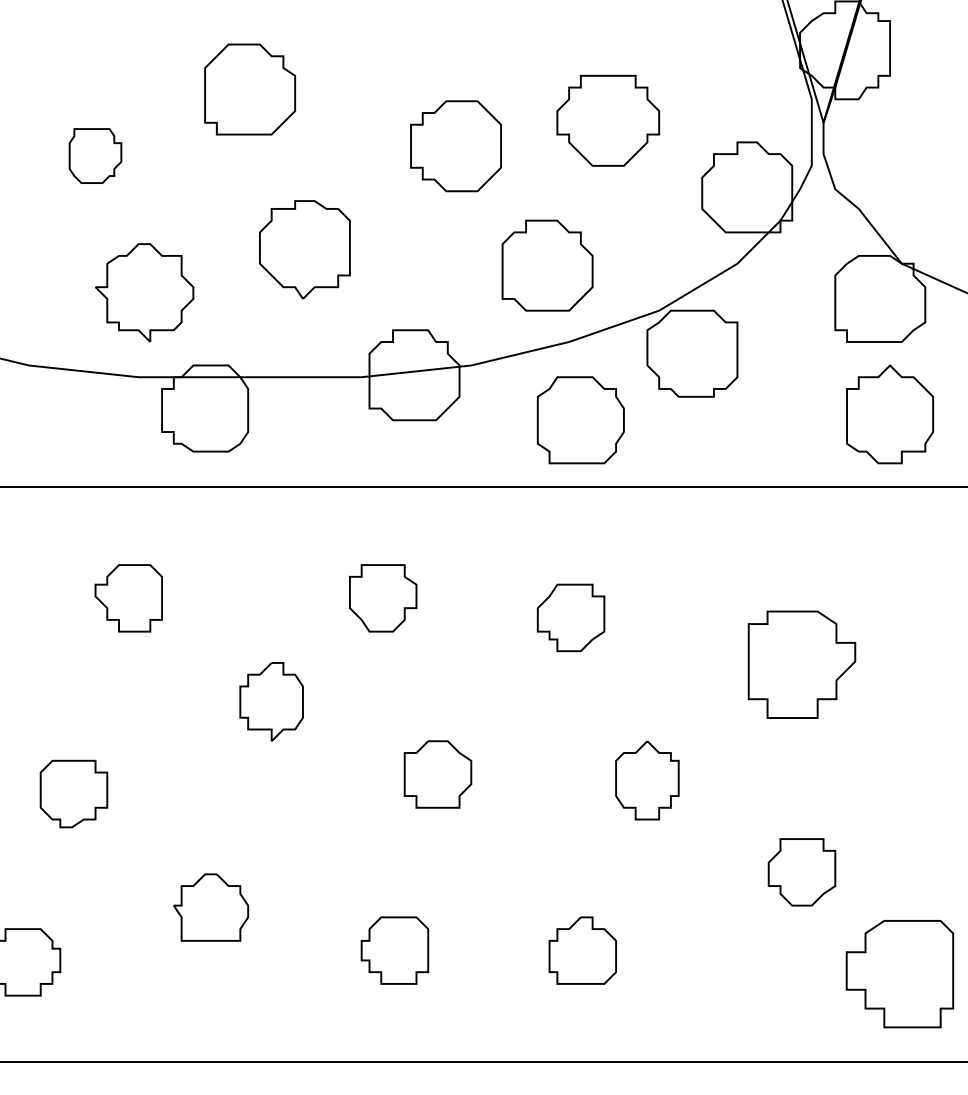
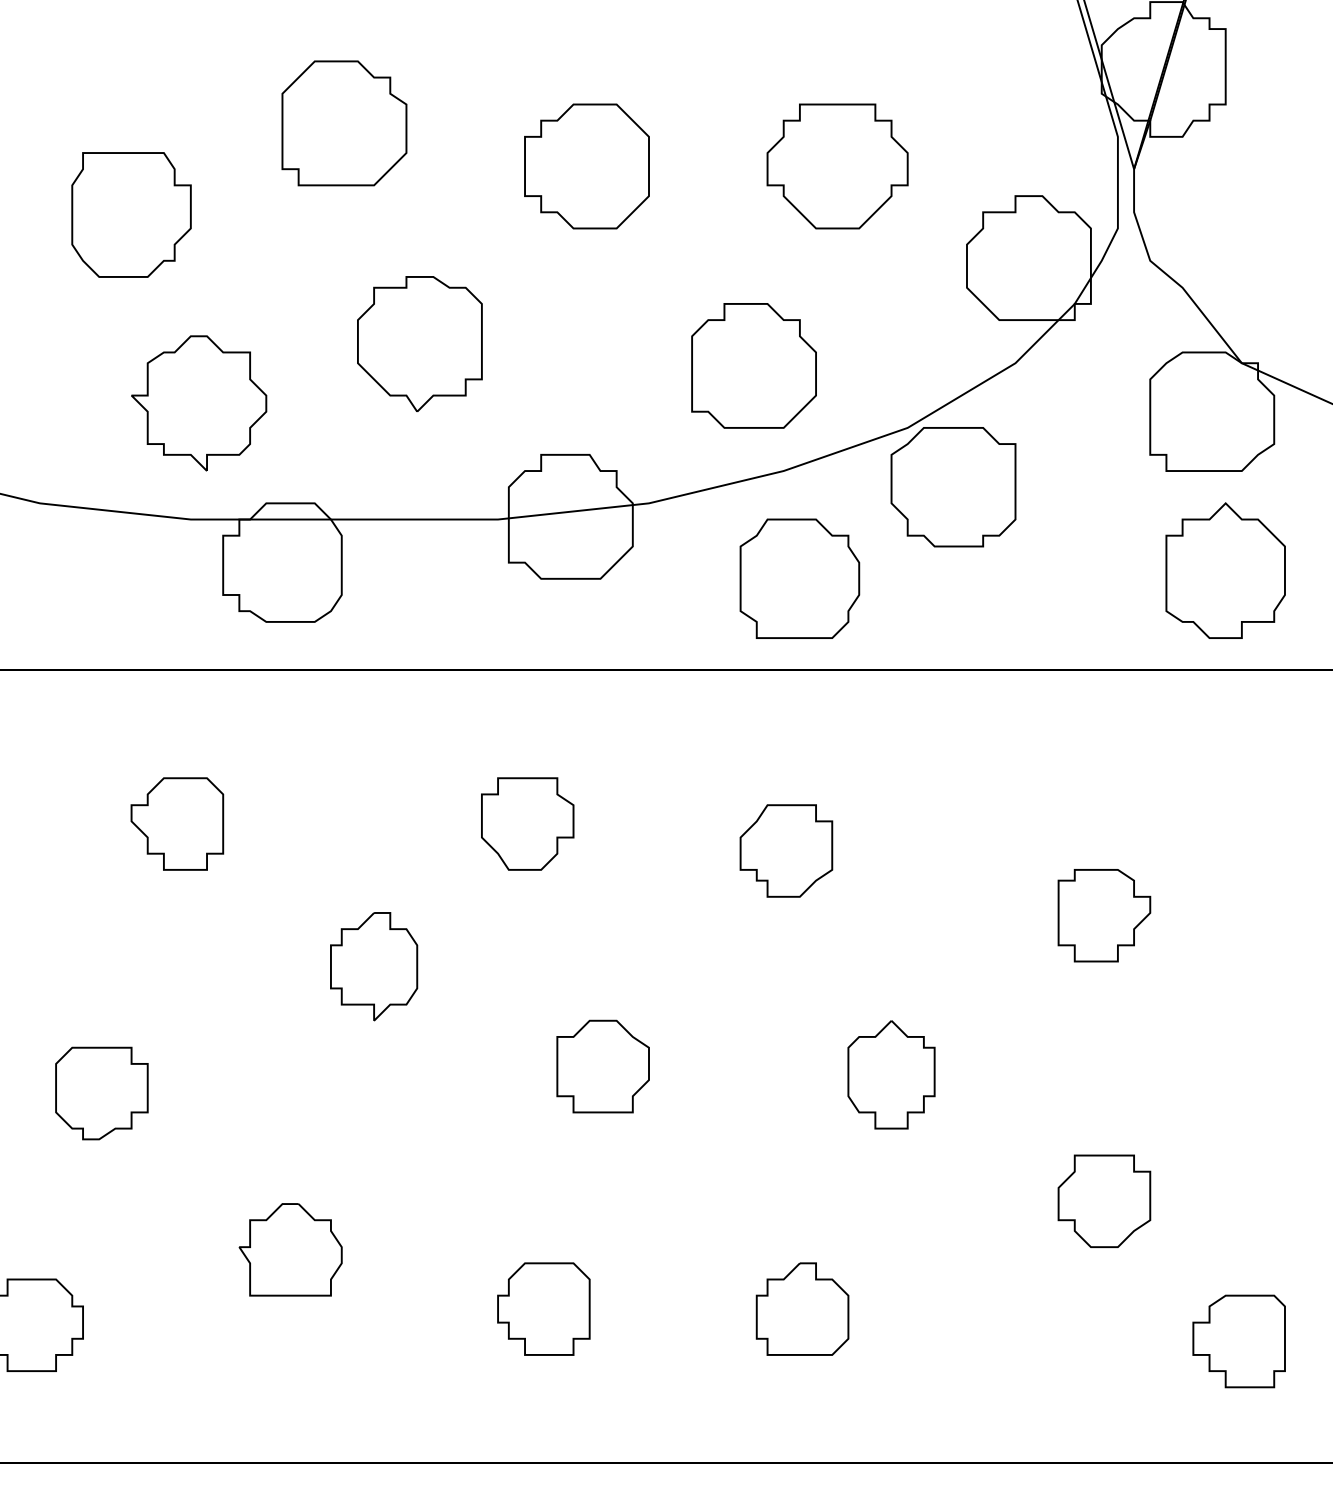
part: (455, 146) -> (586, 166), moved
part: (95, 155) -> (131, 214), size x1.67
part: (802, 664) -> (1104, 915), size x0.62
part: (899, 974) -> (1238, 1341), size x0.62

